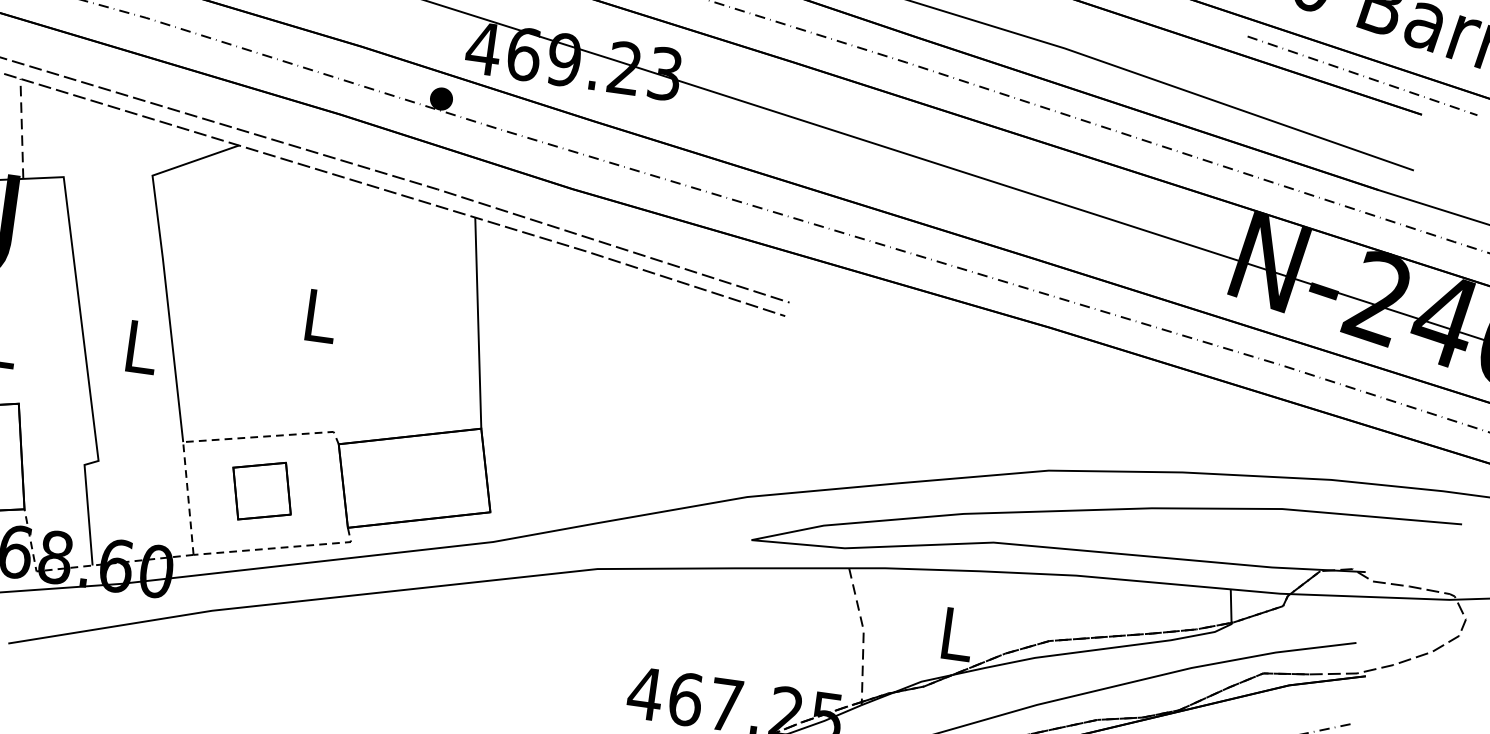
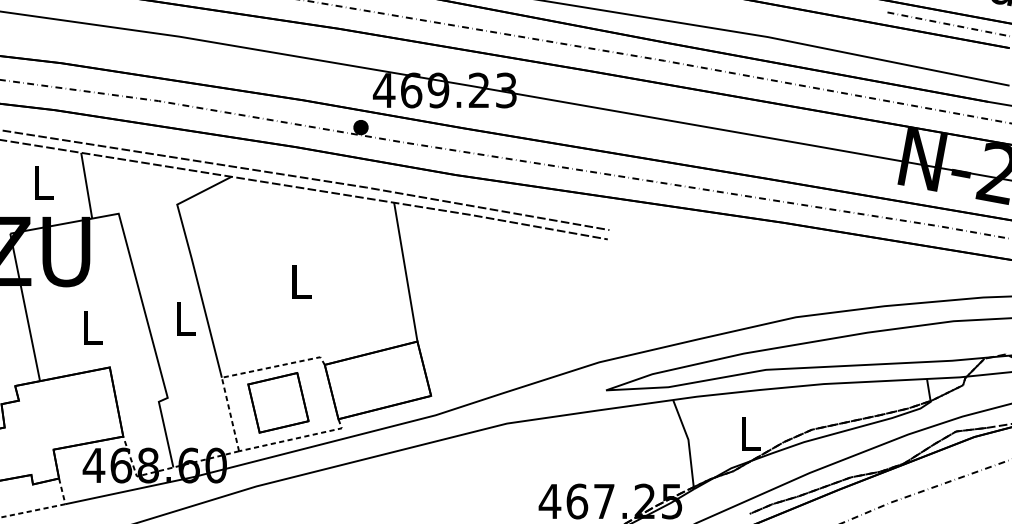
line: (21, 128) -> (86, 185), dashed -> solid
part: (262, 490) -> (278, 402), size x1.43
line: (863, 633) -> (688, 441), dashed -> solid

